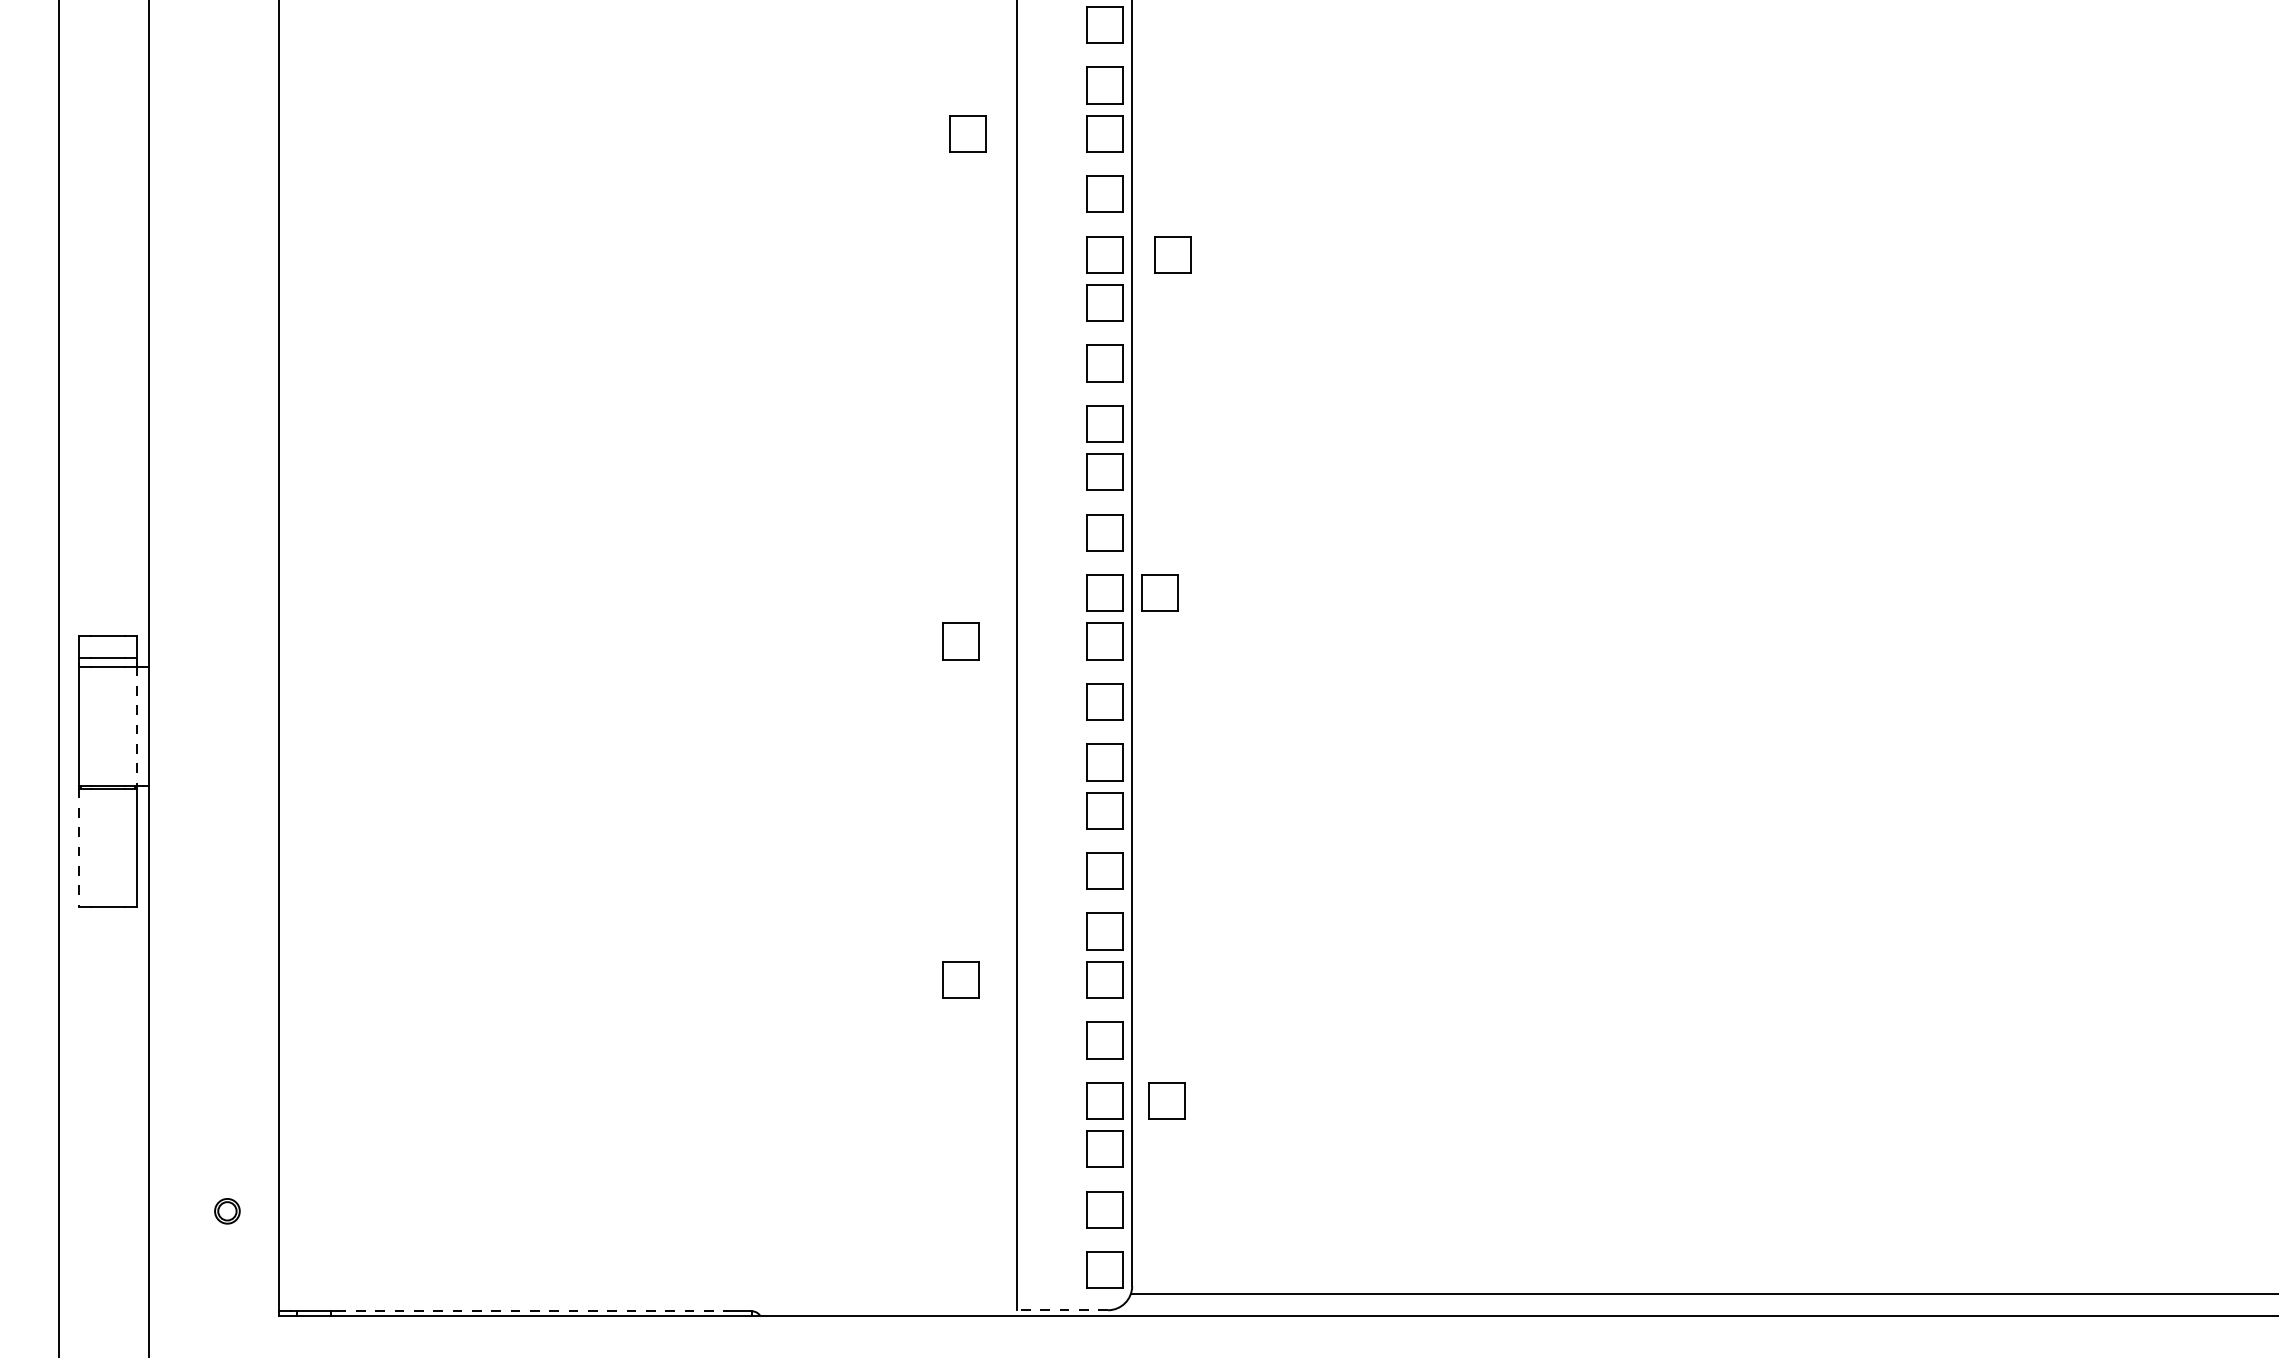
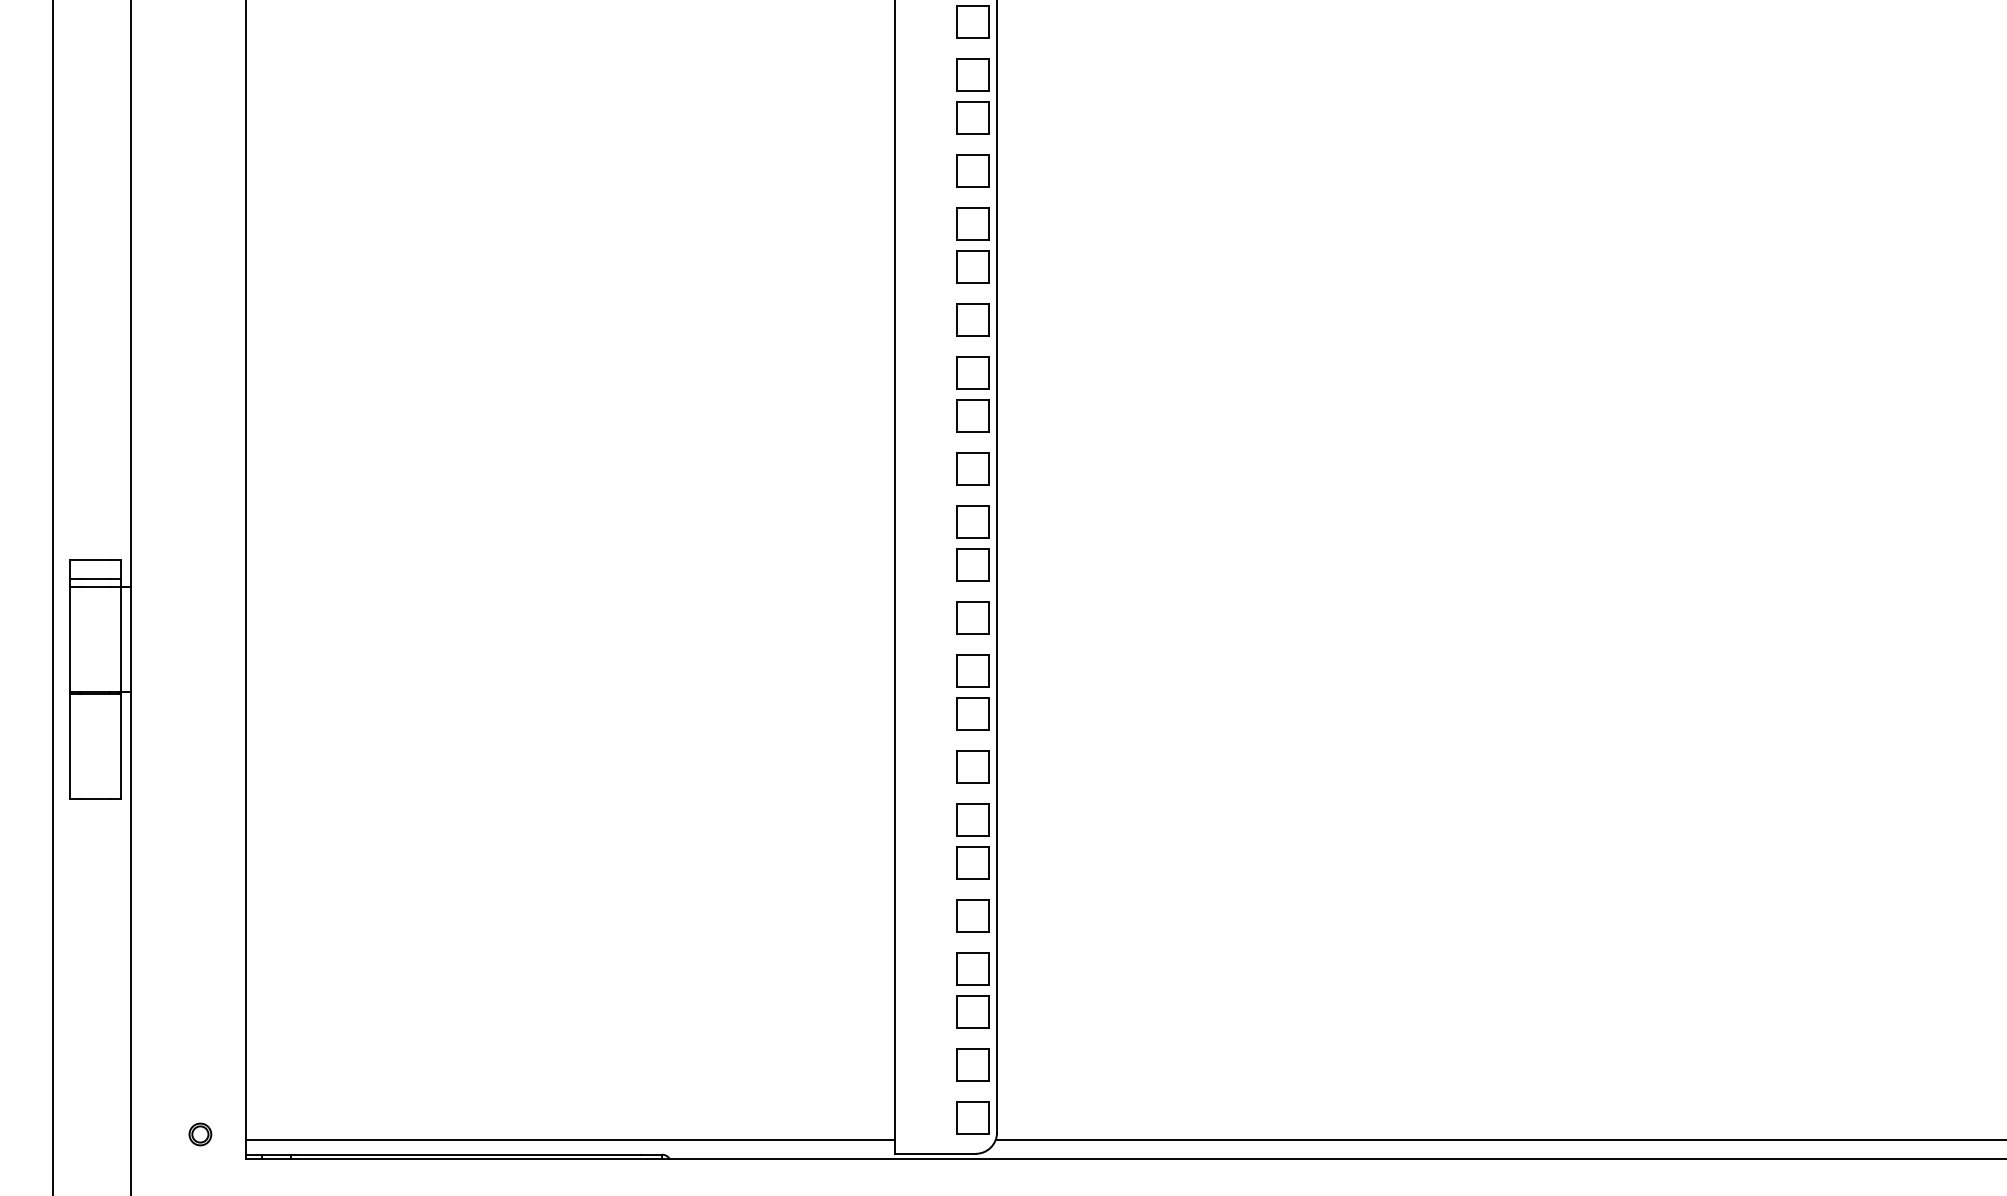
part: (967, 133) -> (852, 117), removed
part: (1172, 254) -> (1032, 224), removed
part: (1159, 592) -> (1021, 521), removed
part: (960, 641) -> (845, 564), removed
line: (136, 726) -> (120, 639), dashed -> solid
line: (78, 848) -> (69, 747), dashed -> solid
part: (960, 979) -> (845, 862), removed
part: (1166, 1100) -> (1027, 969), removed
part: (227, 1211) -> (200, 1134), moved
line: (647, 1294) -> (570, 1139), added
line: (1062, 1310) -> (935, 1154), dashed -> solid
line: (532, 1311) -> (469, 1154), dashed -> solid

